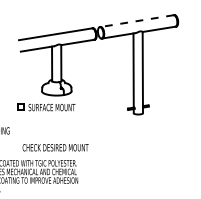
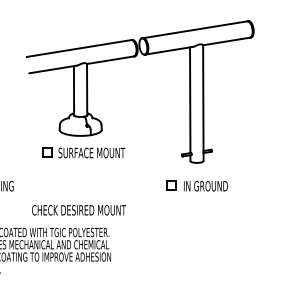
line: (137, 20) -> (195, 29), dashed -> solid
part: (46, 107) -> (83, 152), moved
part: (138, 130) -> (196, 185), added

